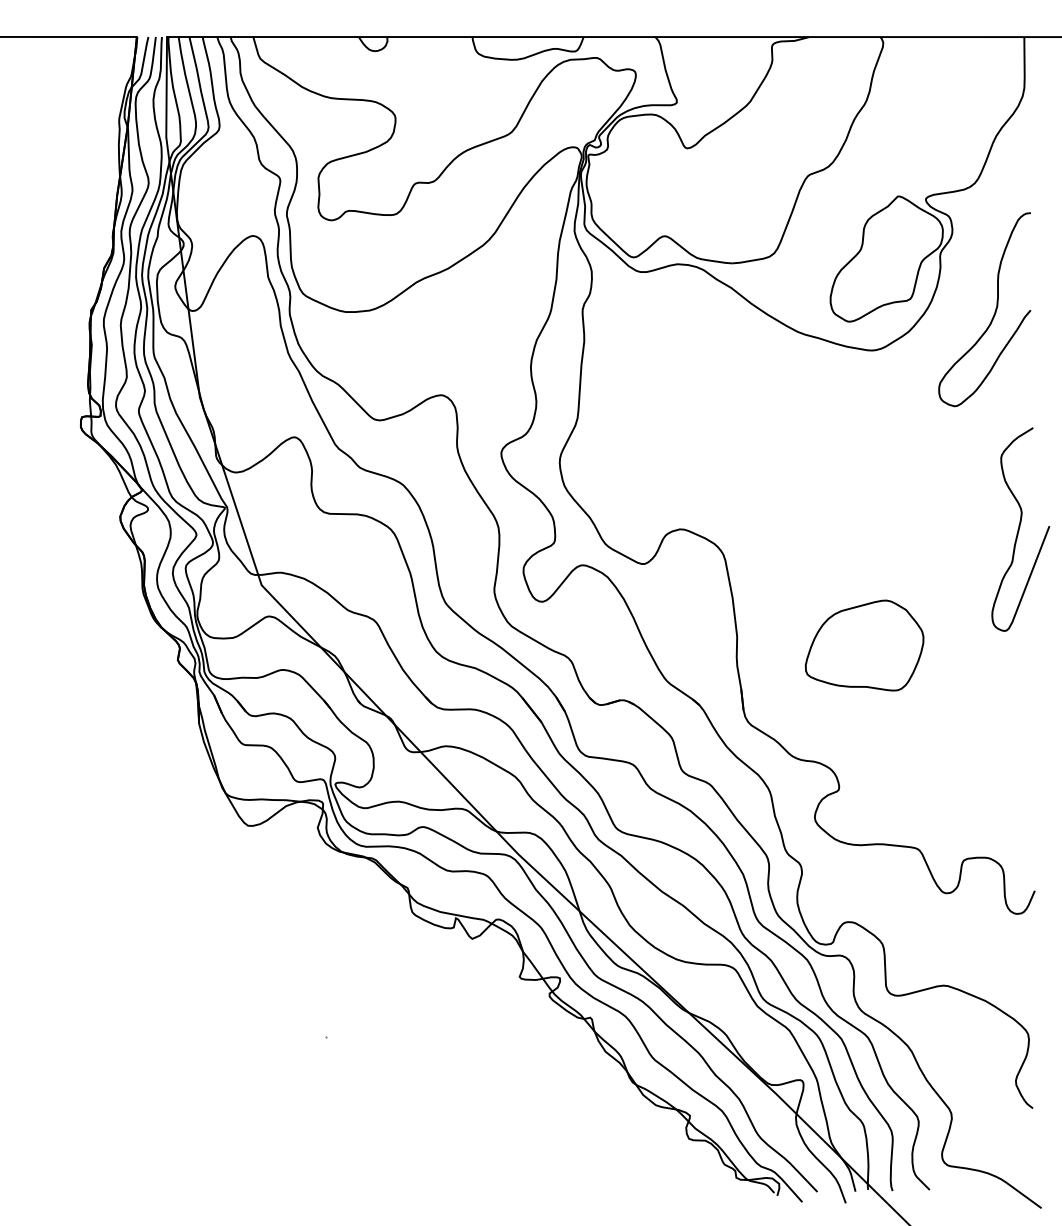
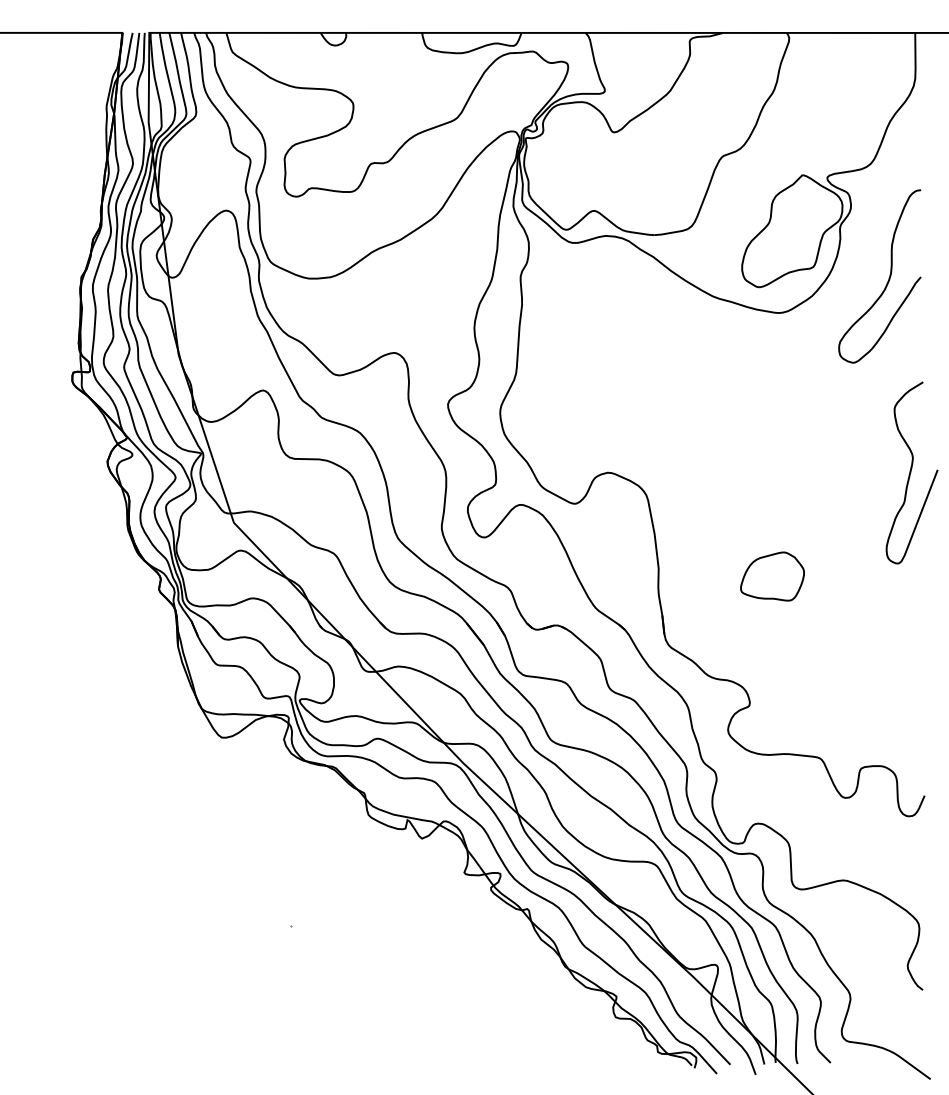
part: (864, 645) -> (772, 576), size x0.6

